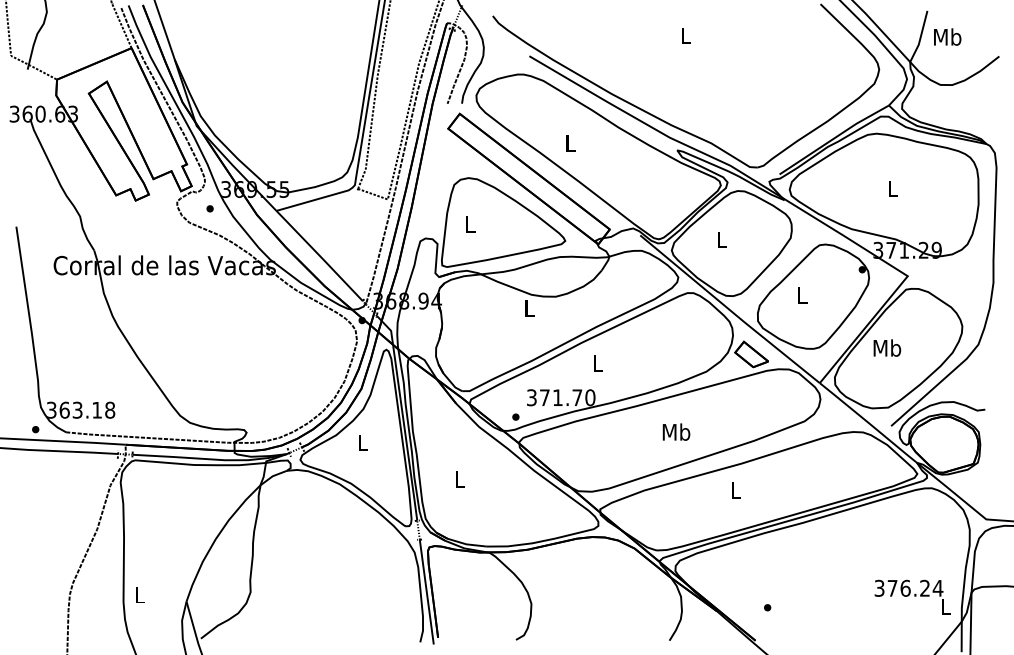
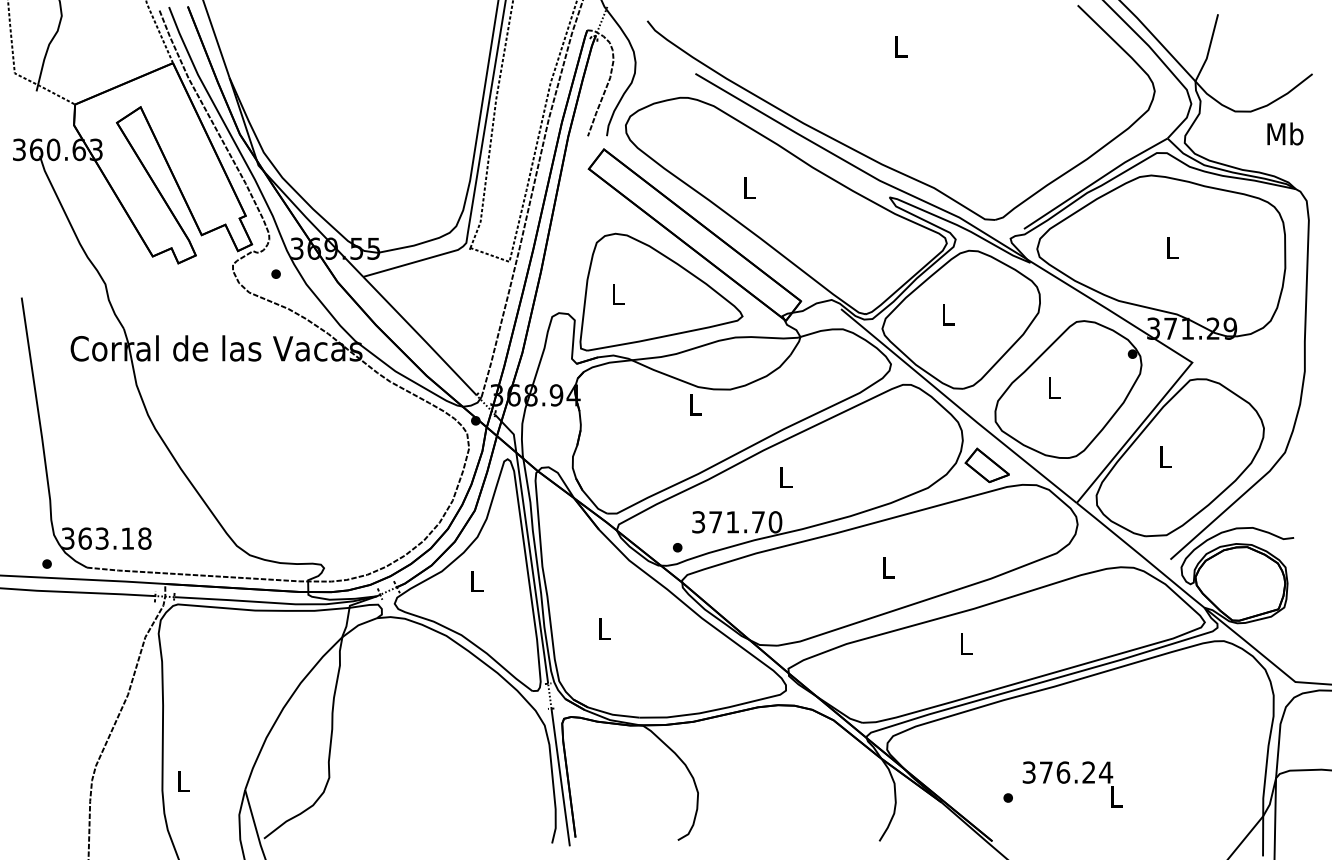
text: (947, 36) -> (1285, 133), moved
text: (887, 347) -> (1165, 456), Mb -> L
text: (676, 431) -> (888, 566), Mb -> L
text: (912, 596) -> (1072, 783), moved

